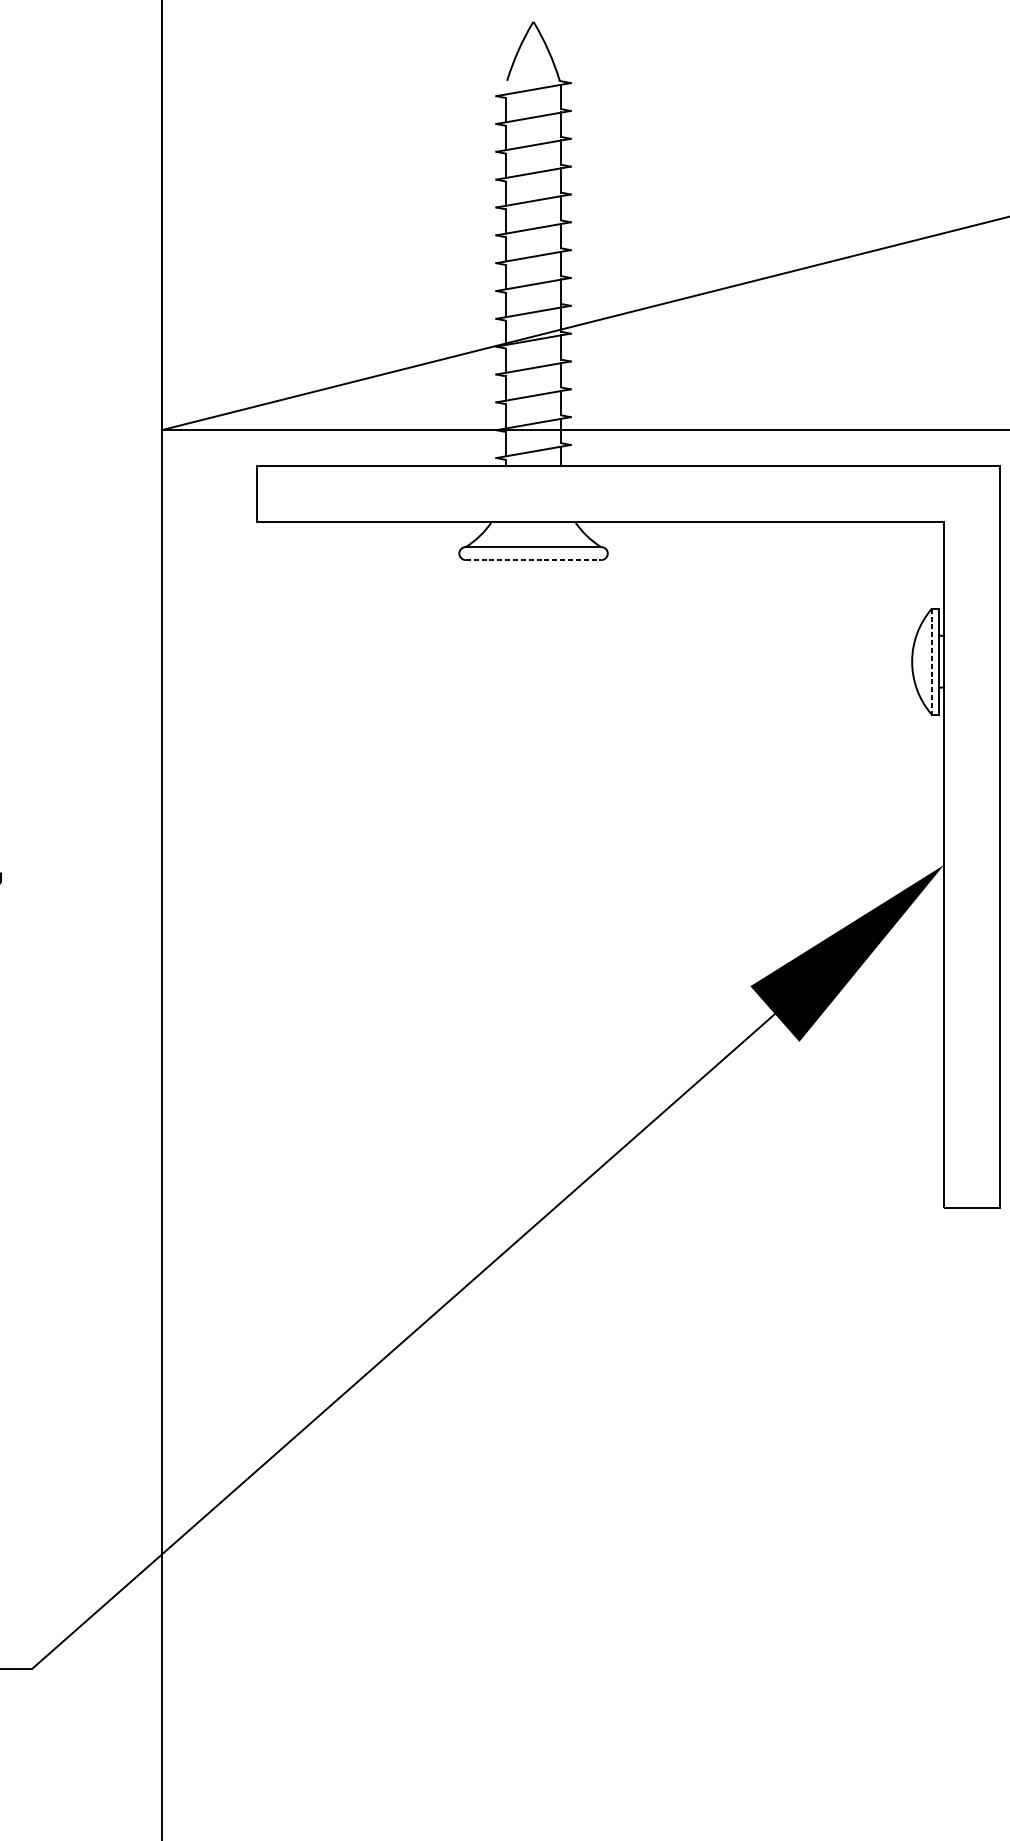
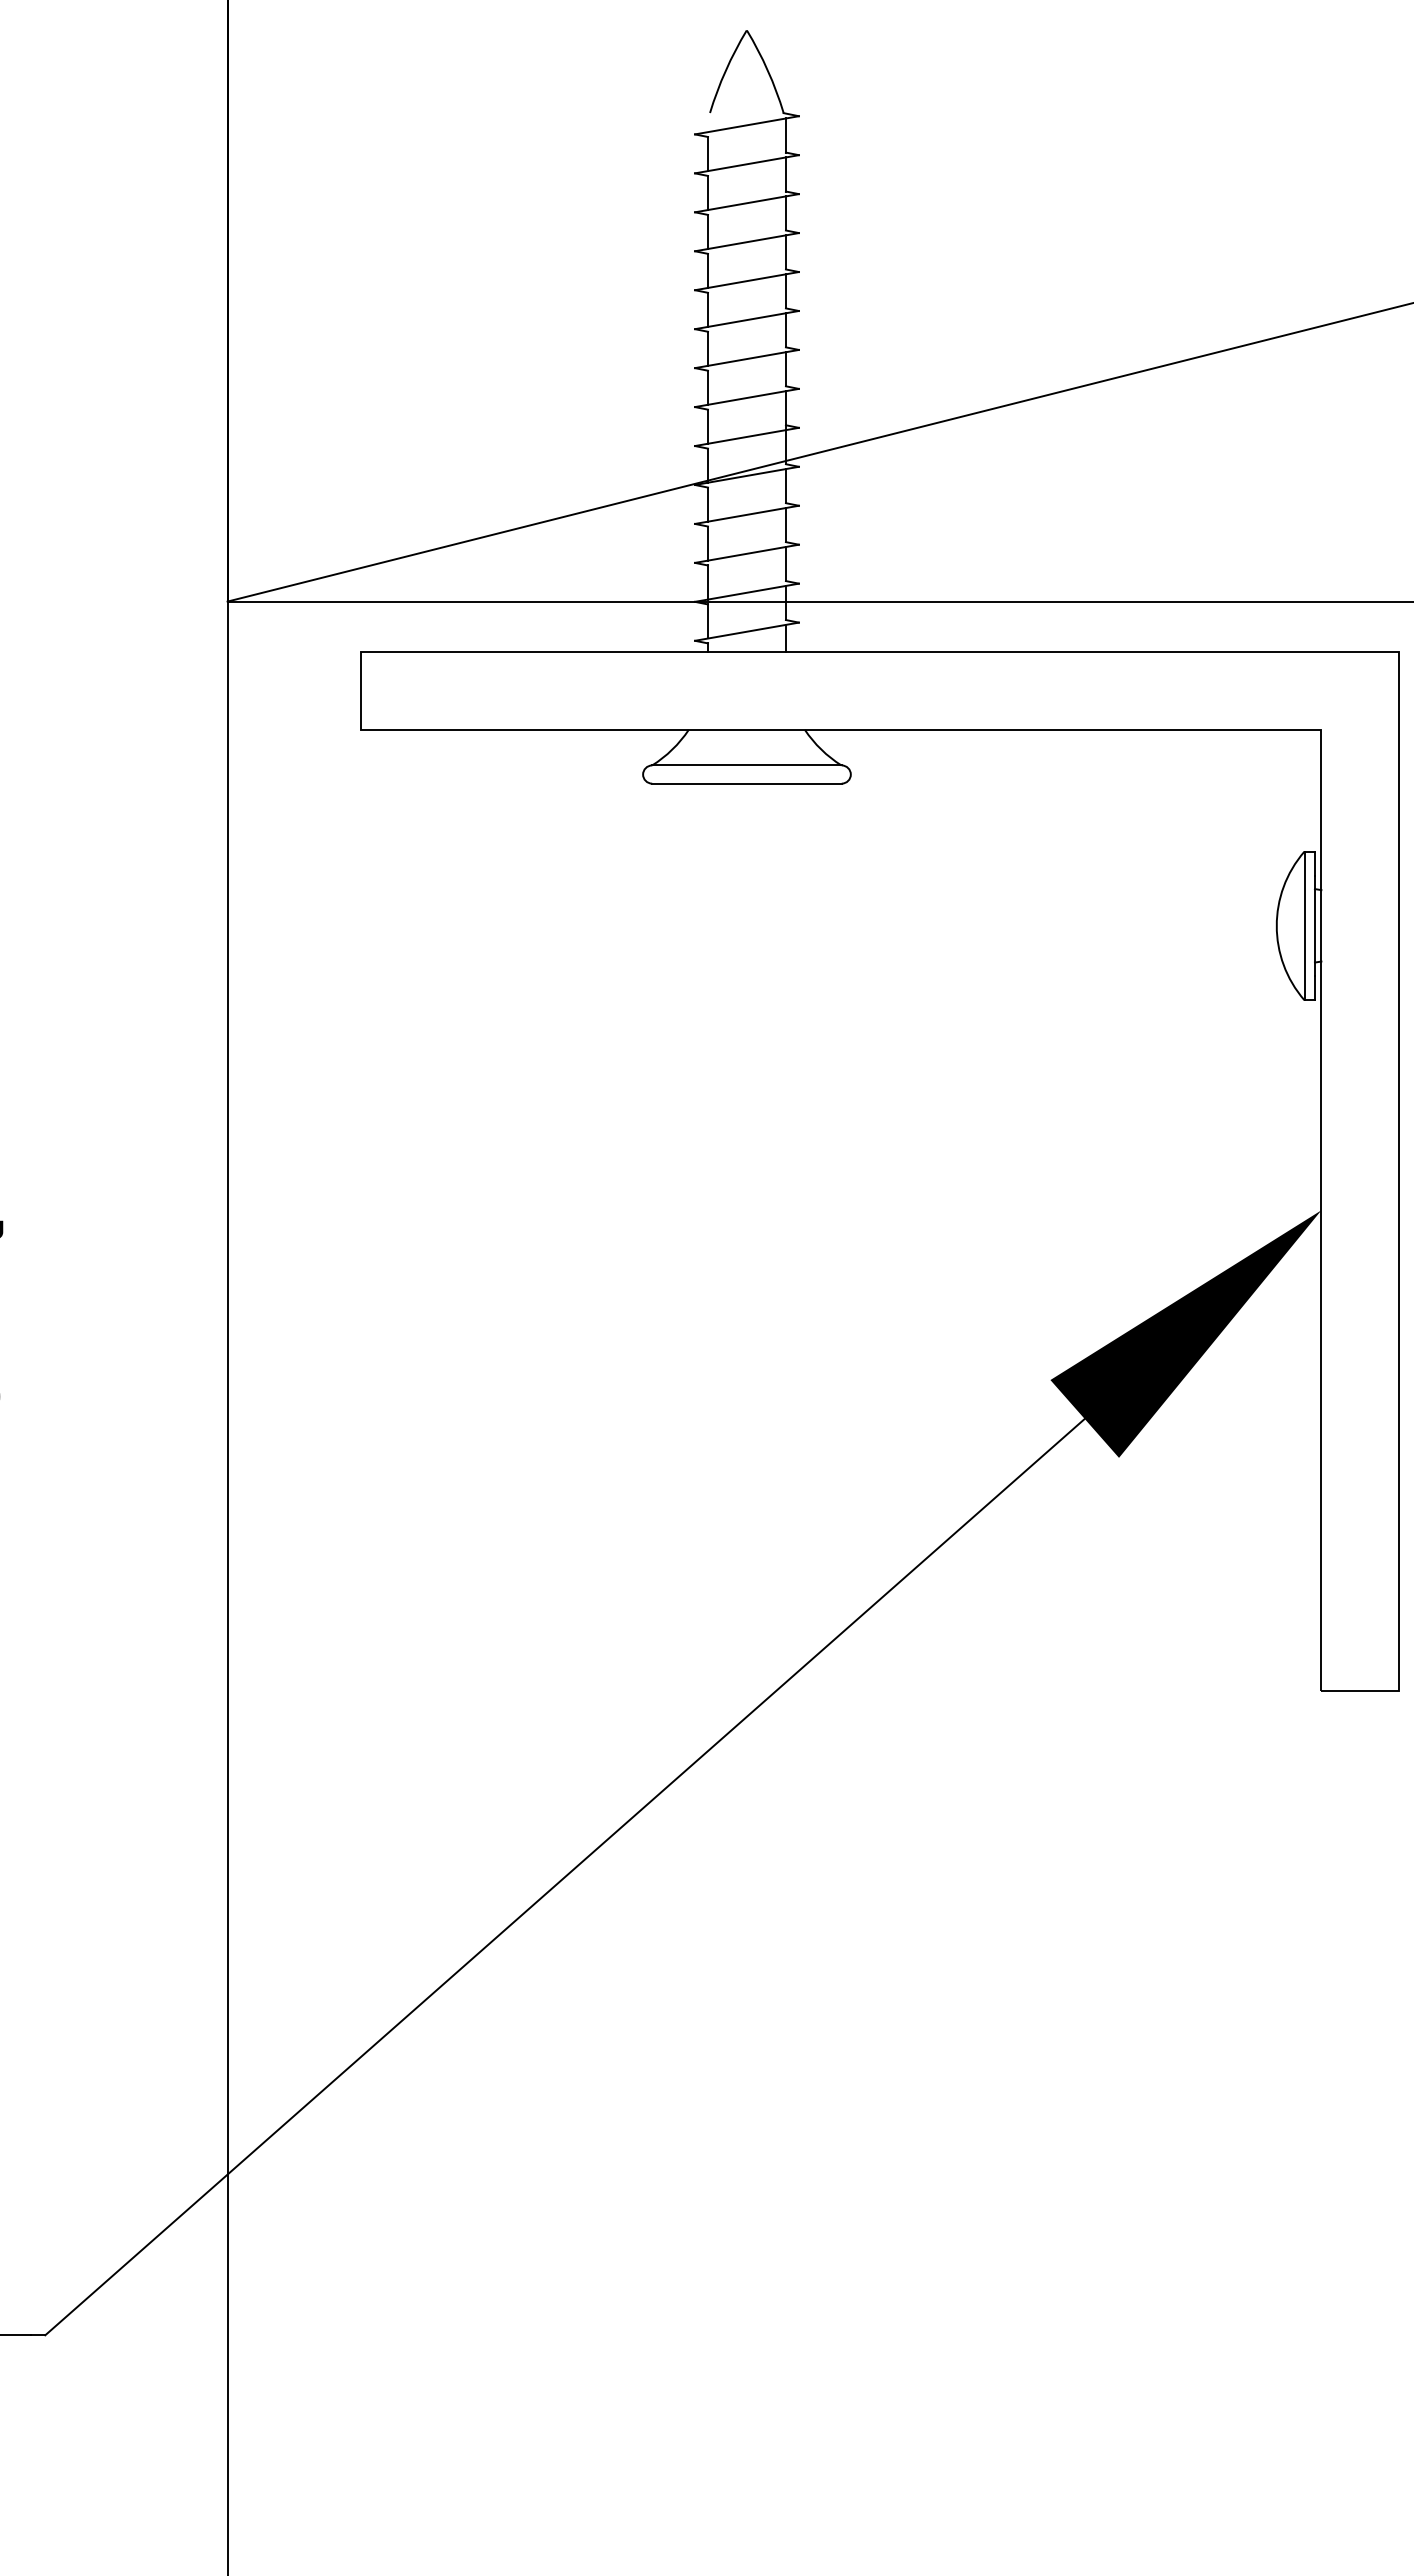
line: (533, 559) -> (746, 783), dashed -> solid
line: (931, 662) -> (1304, 926), dashed -> solid

